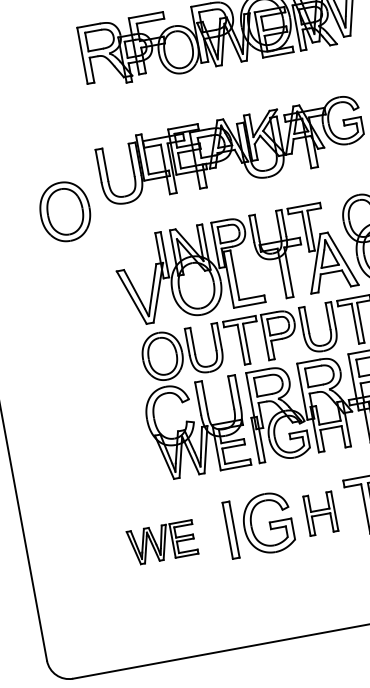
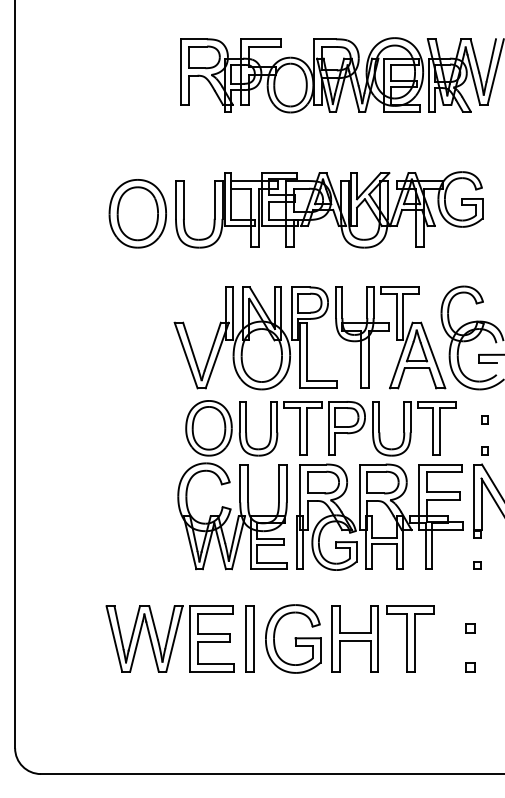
part: (64, 211) -> (137, 213), moved
part: (320, 513) -> (354, 638), size x1.43
part: (161, 542) -> (169, 638), size x1.67

